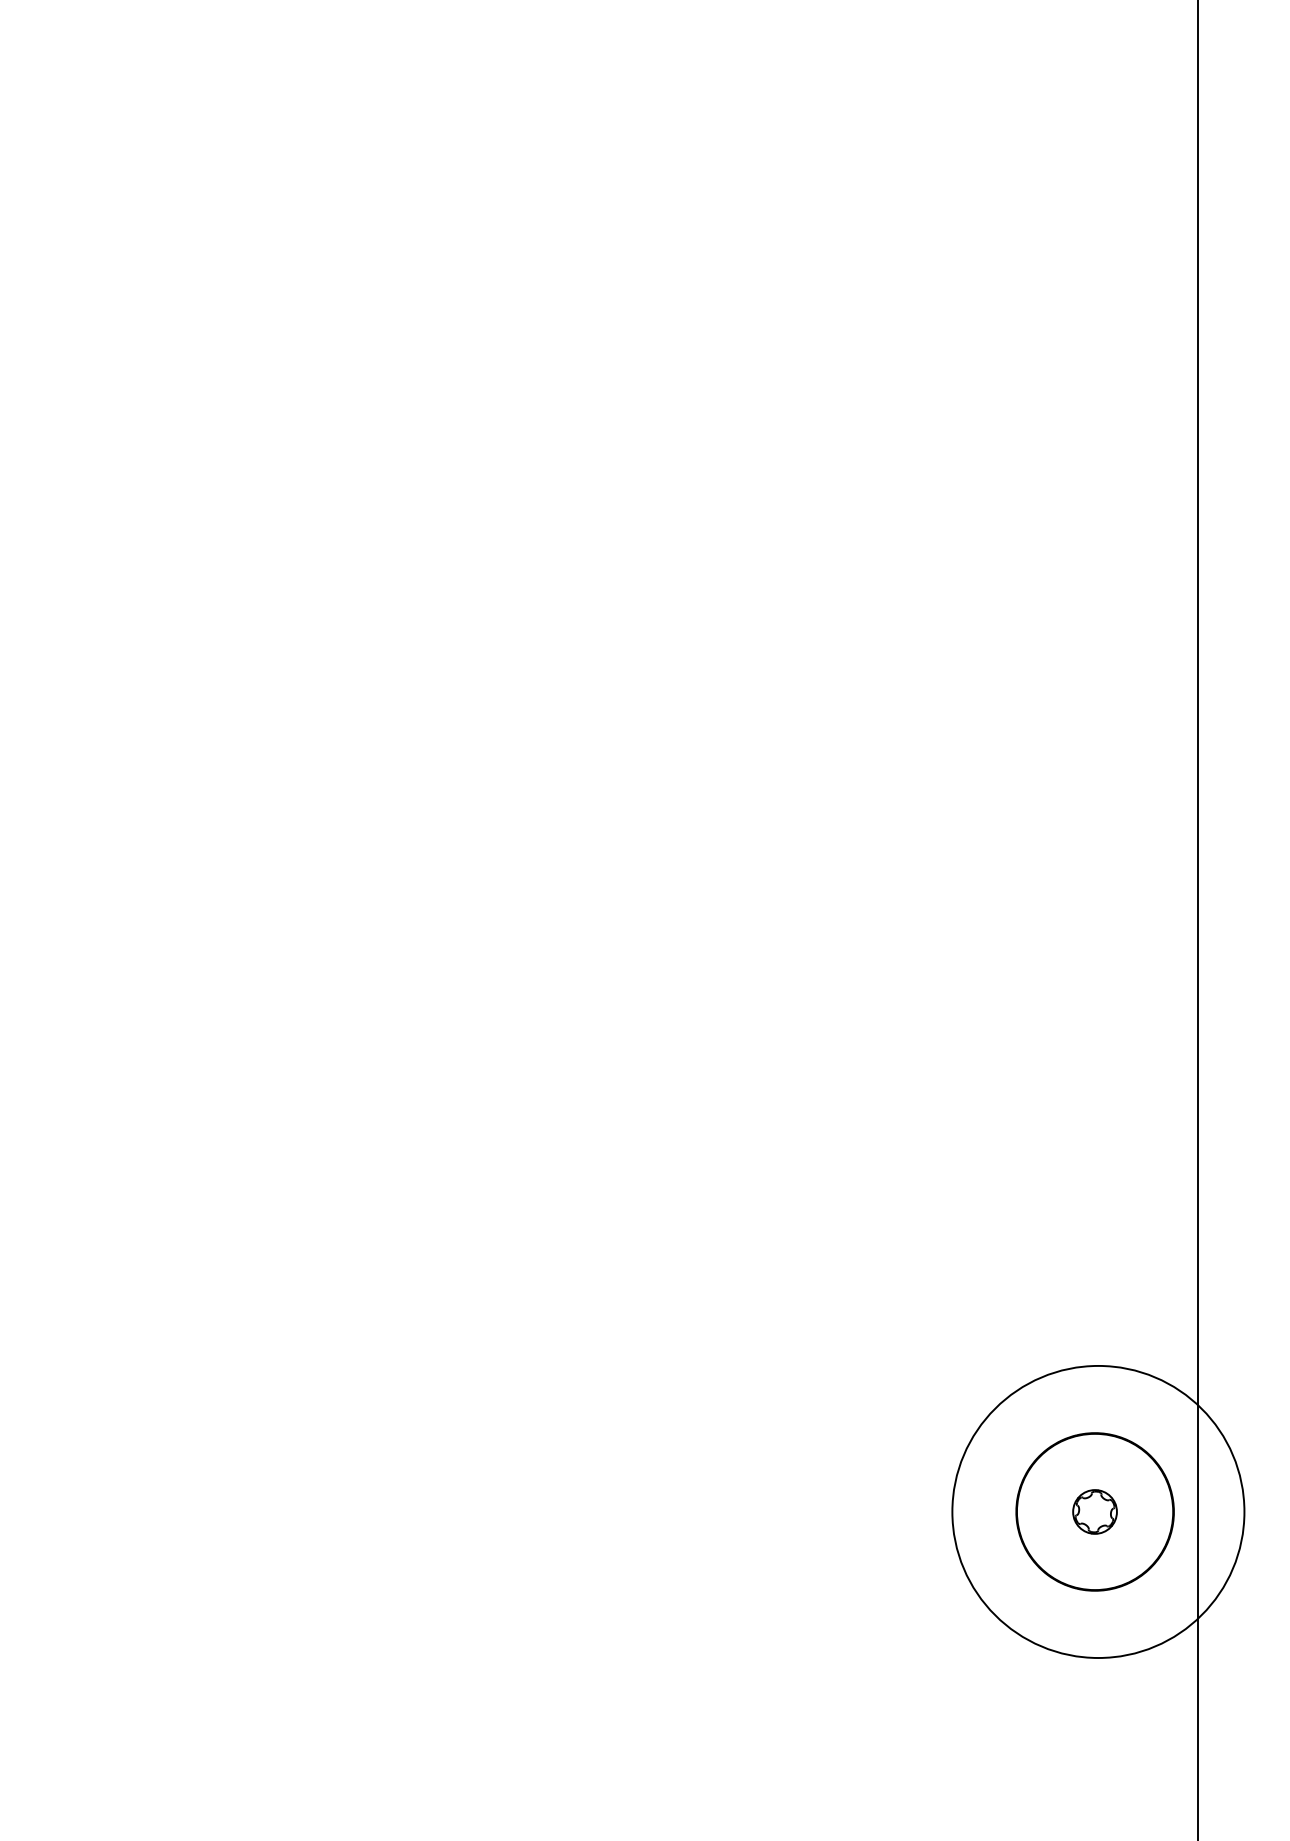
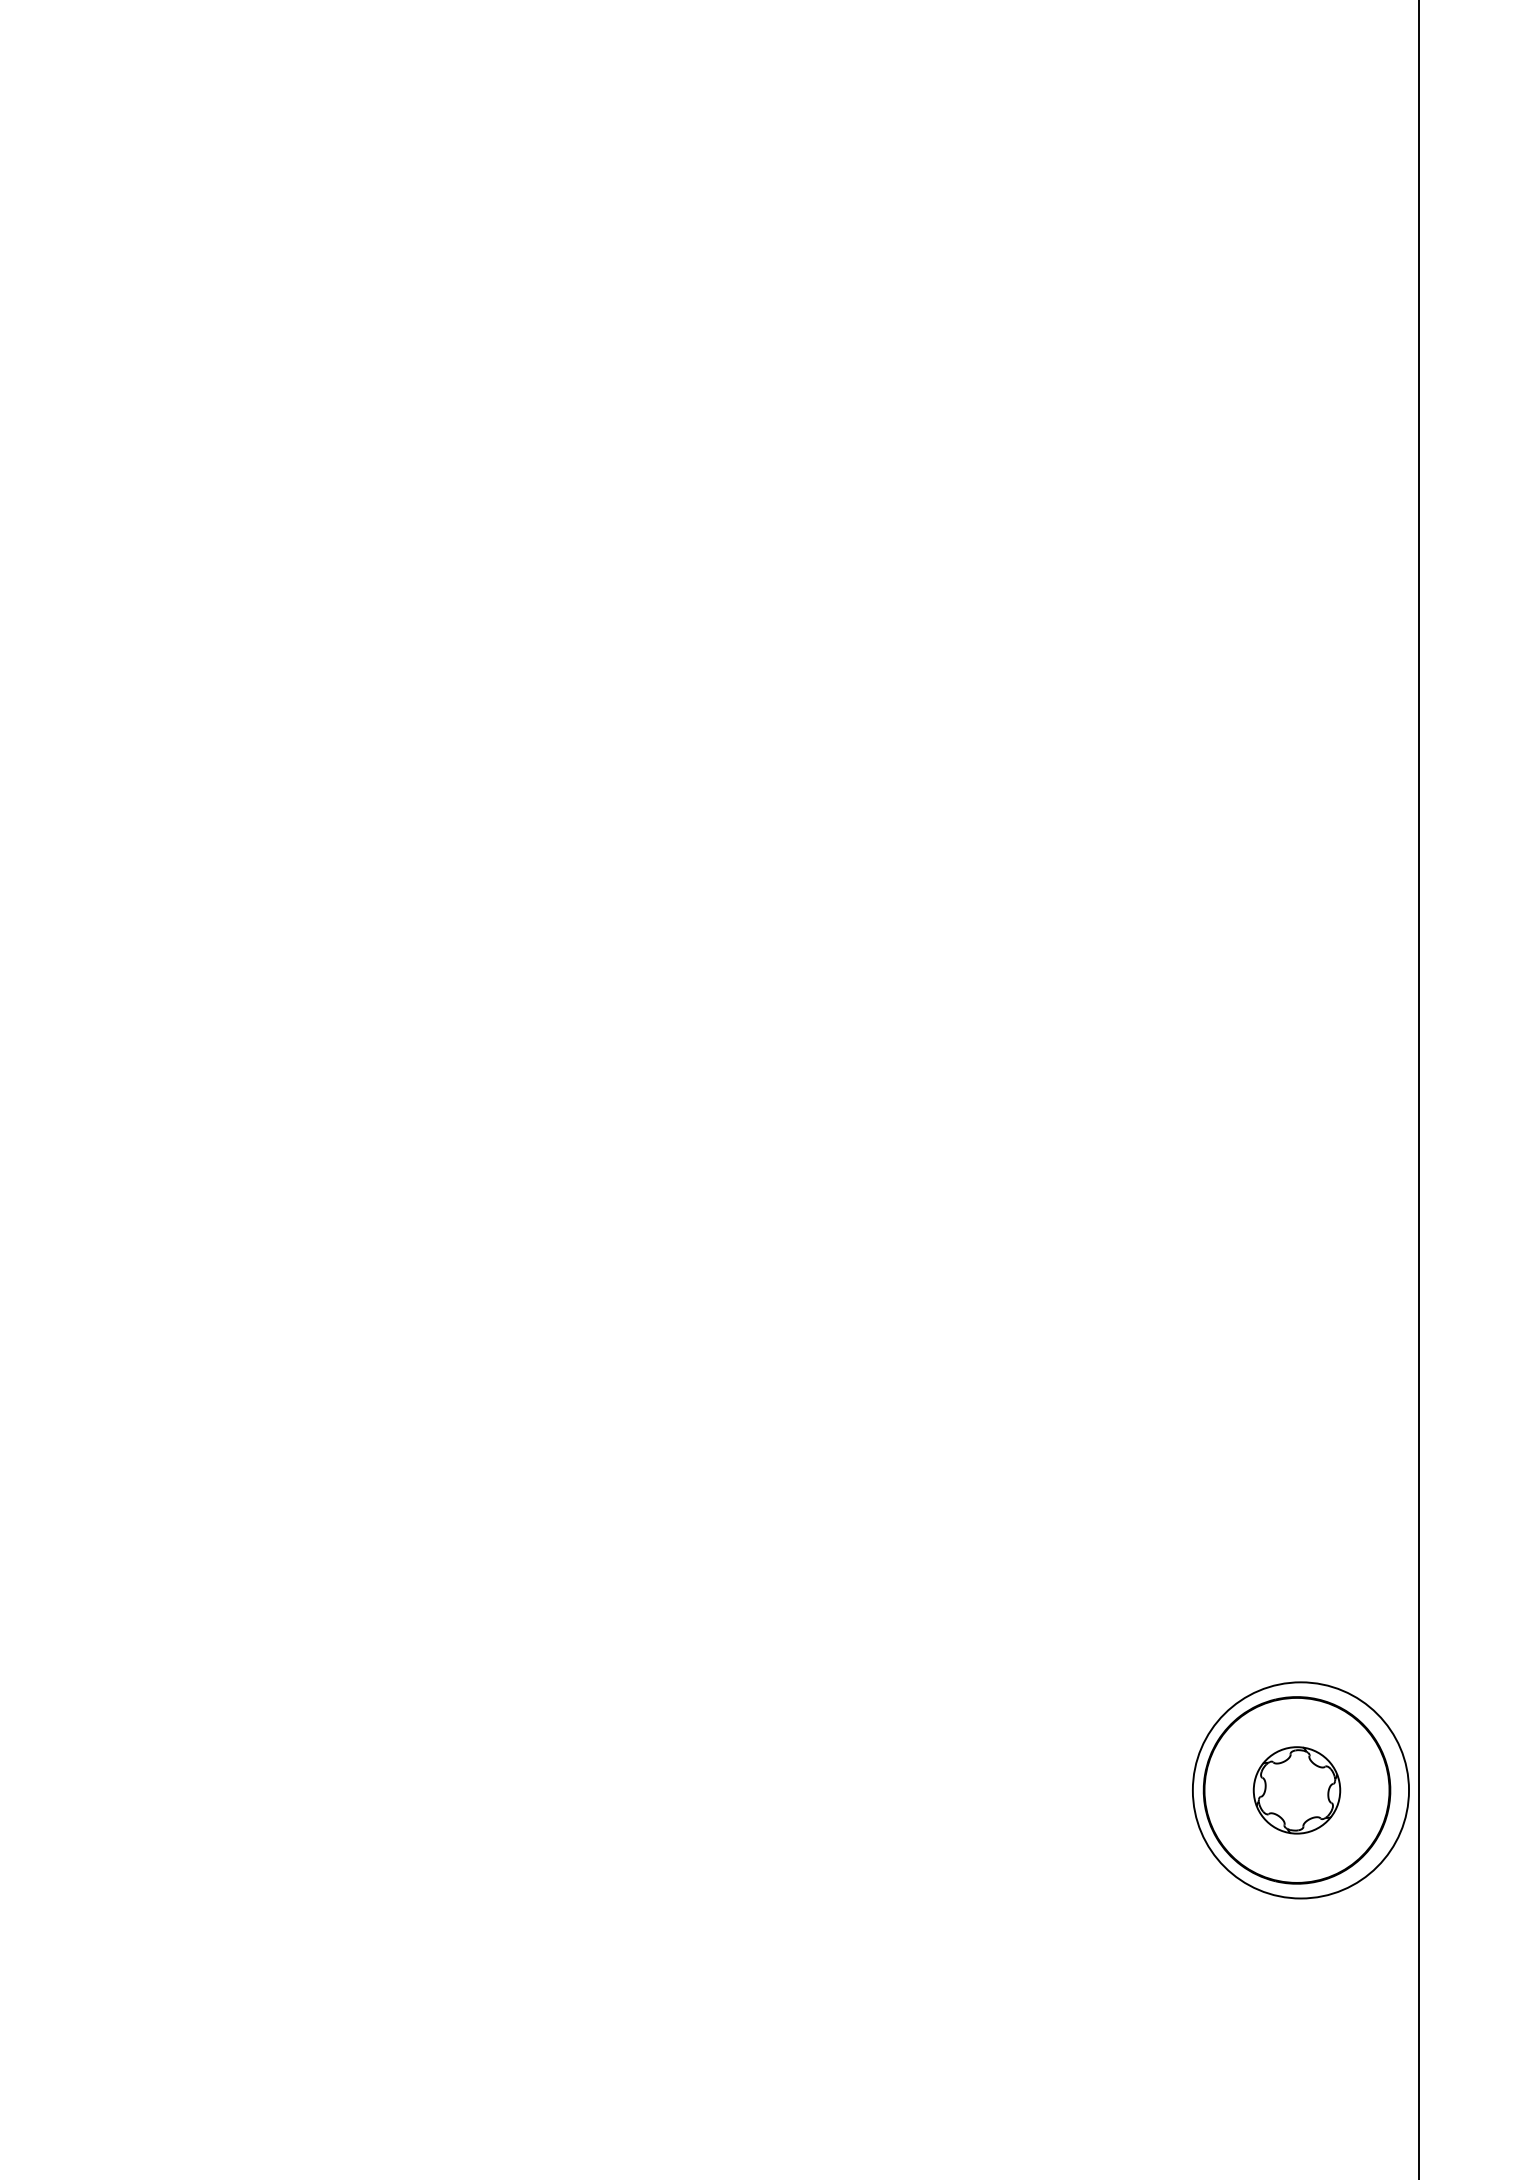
part: (1094, 1511) -> (1296, 1789), size x1.67
circle: (1098, 1511) -> (1301, 1789), size x0.62

